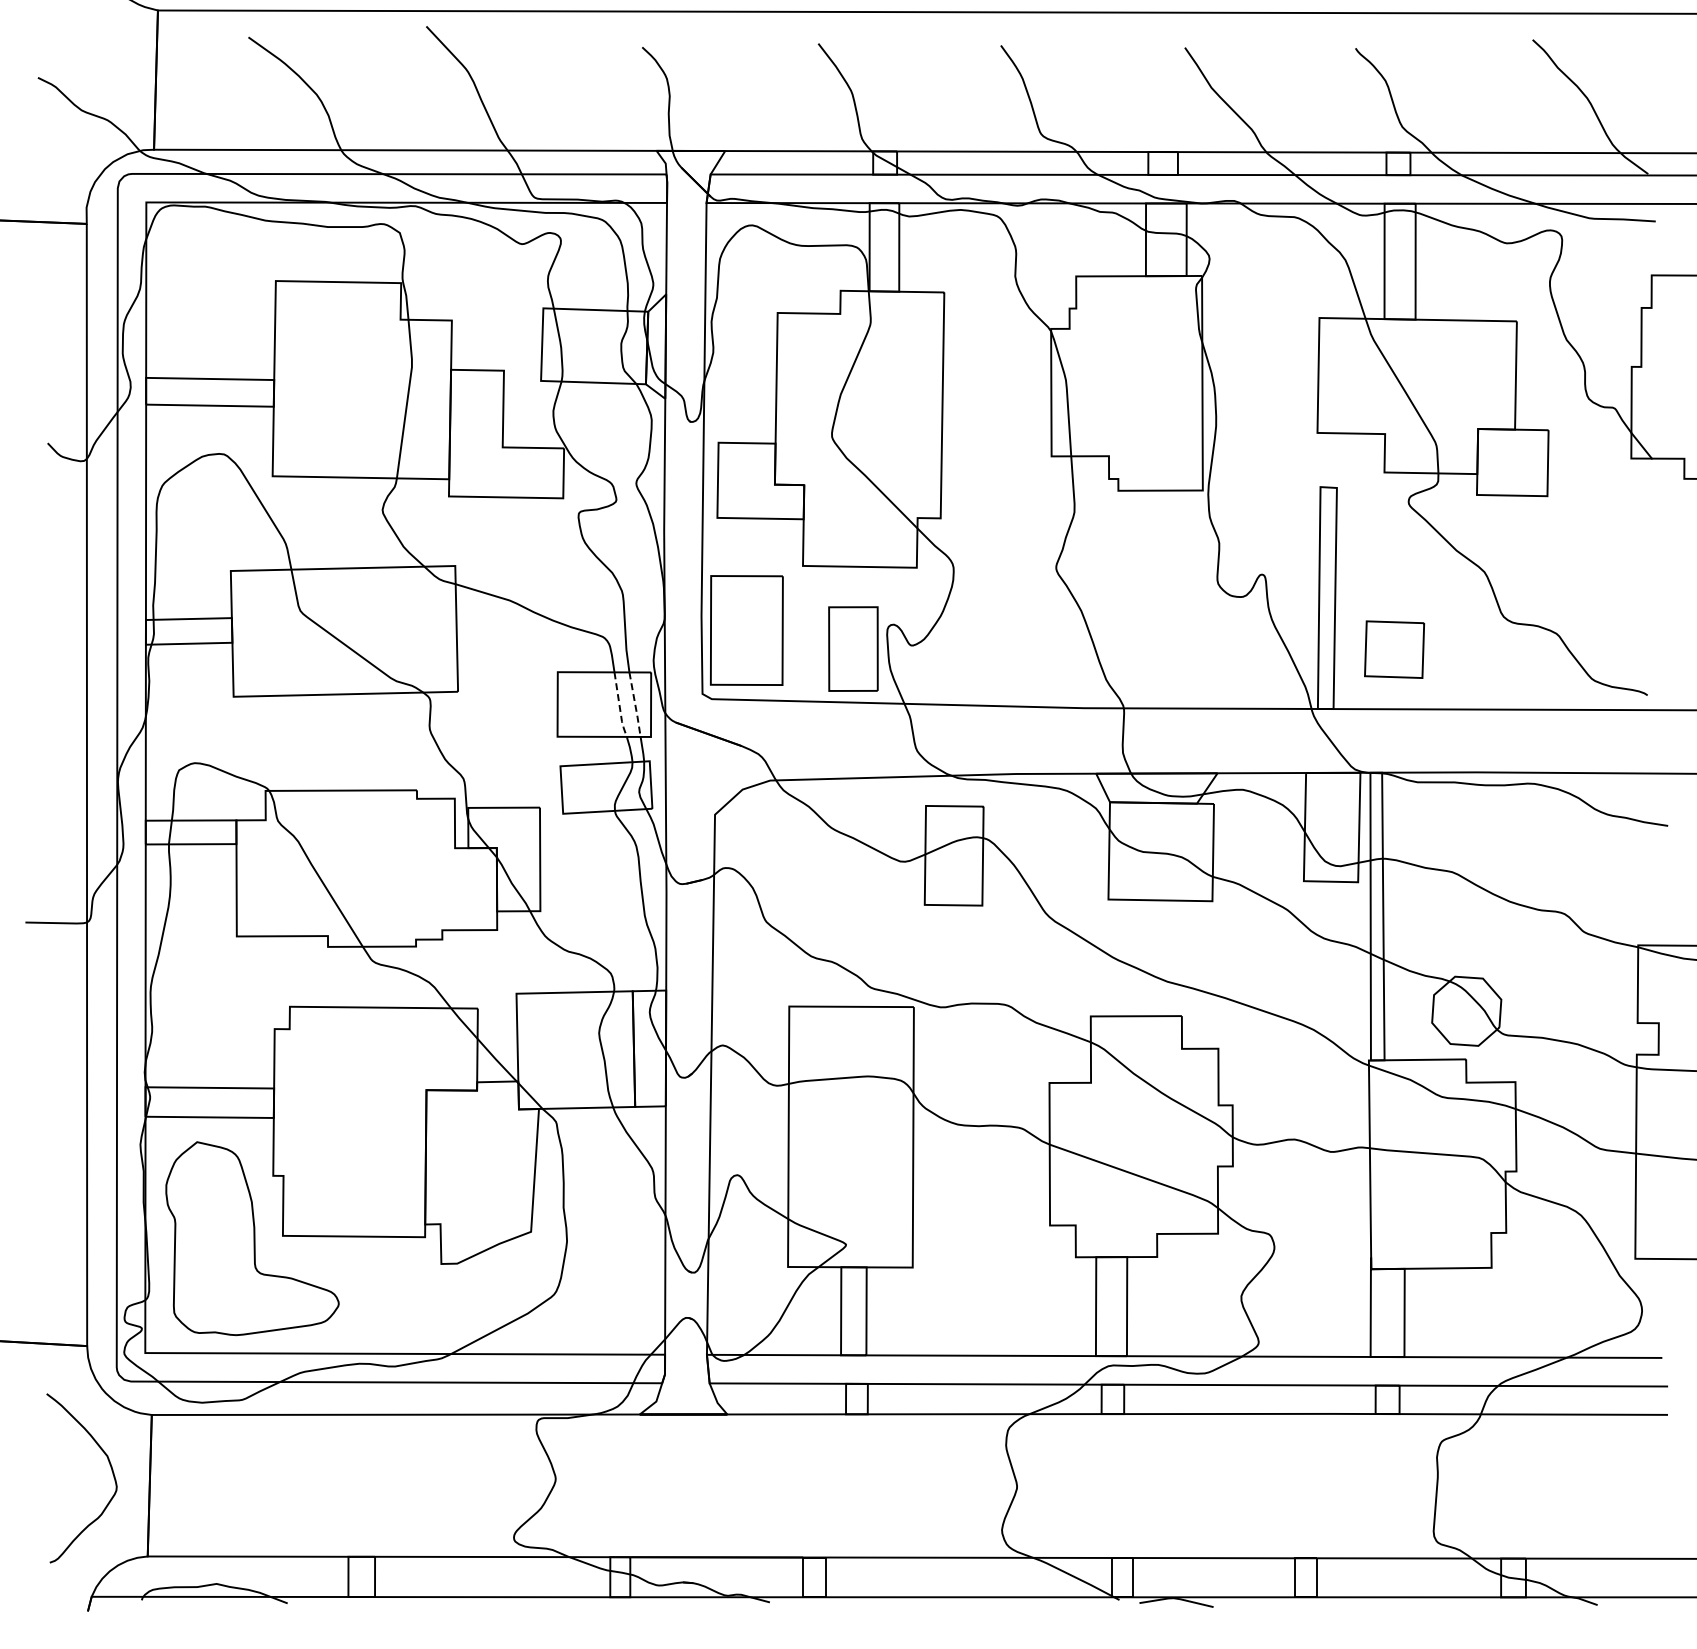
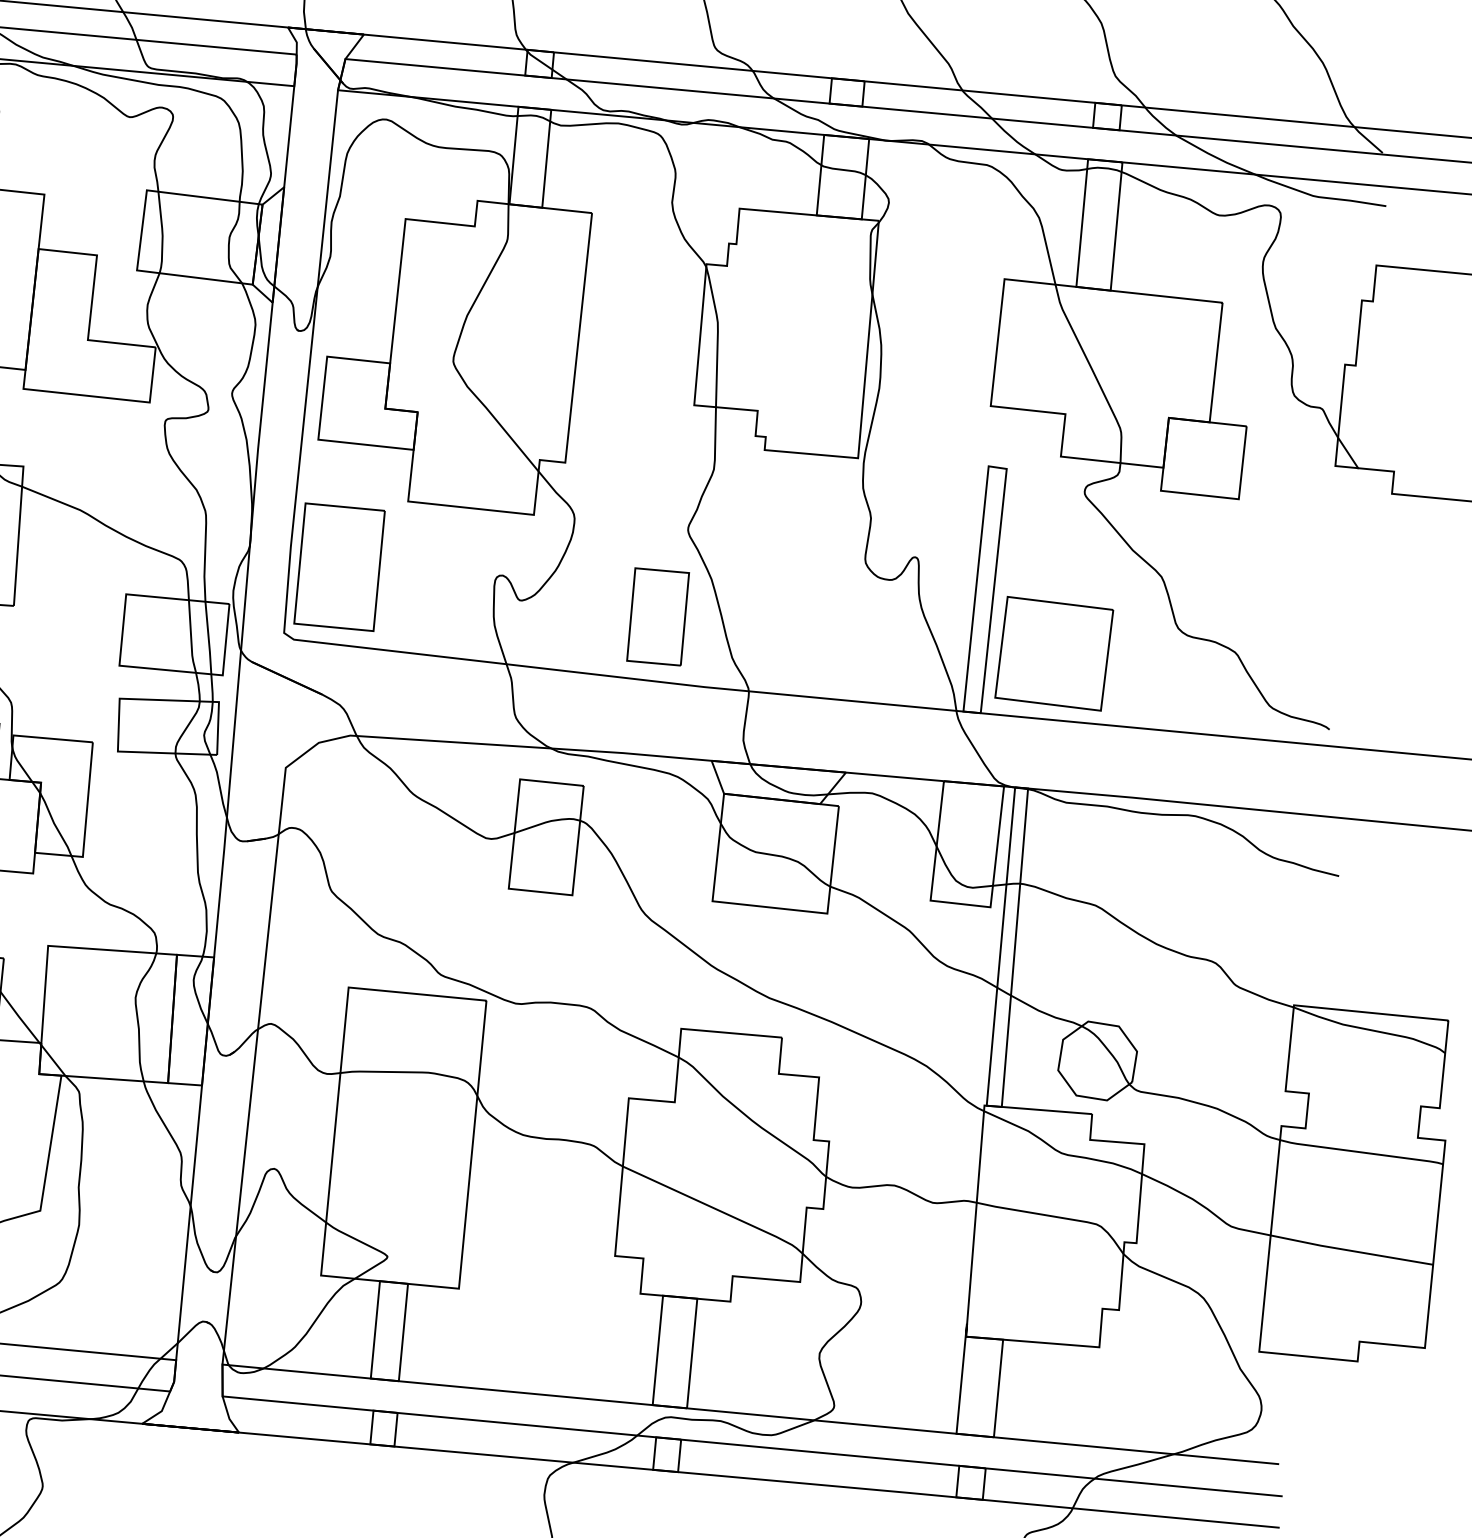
part: (853, 648) -> (658, 616), moved
part: (1394, 649) -> (1054, 653), size x1.67
line: (635, 705) -> (208, 638), dashed -> solid
line: (619, 706) -> (191, 638), dashed -> solid

